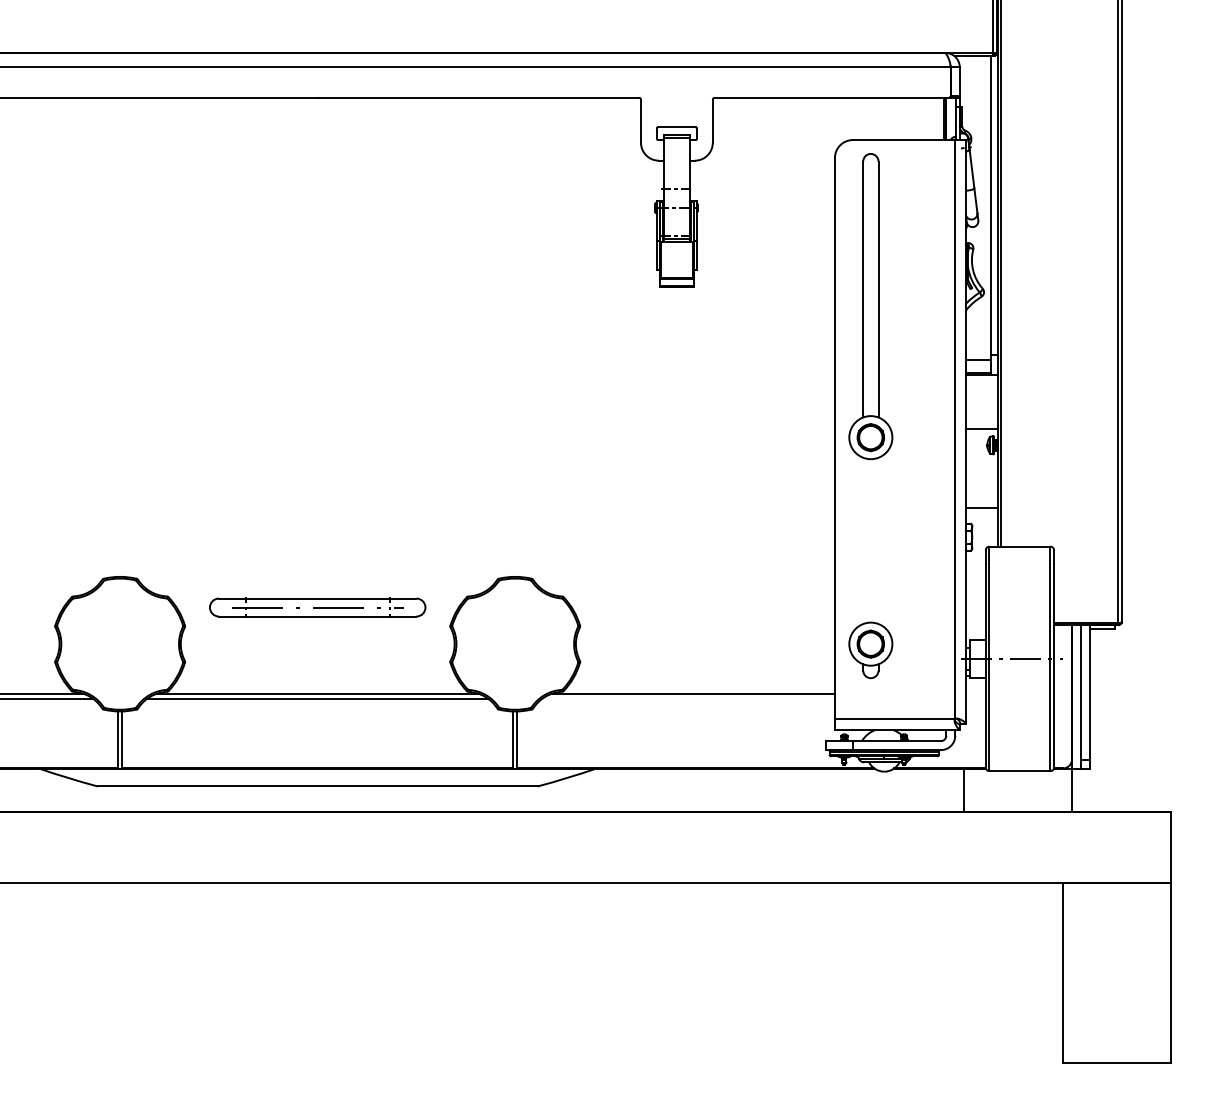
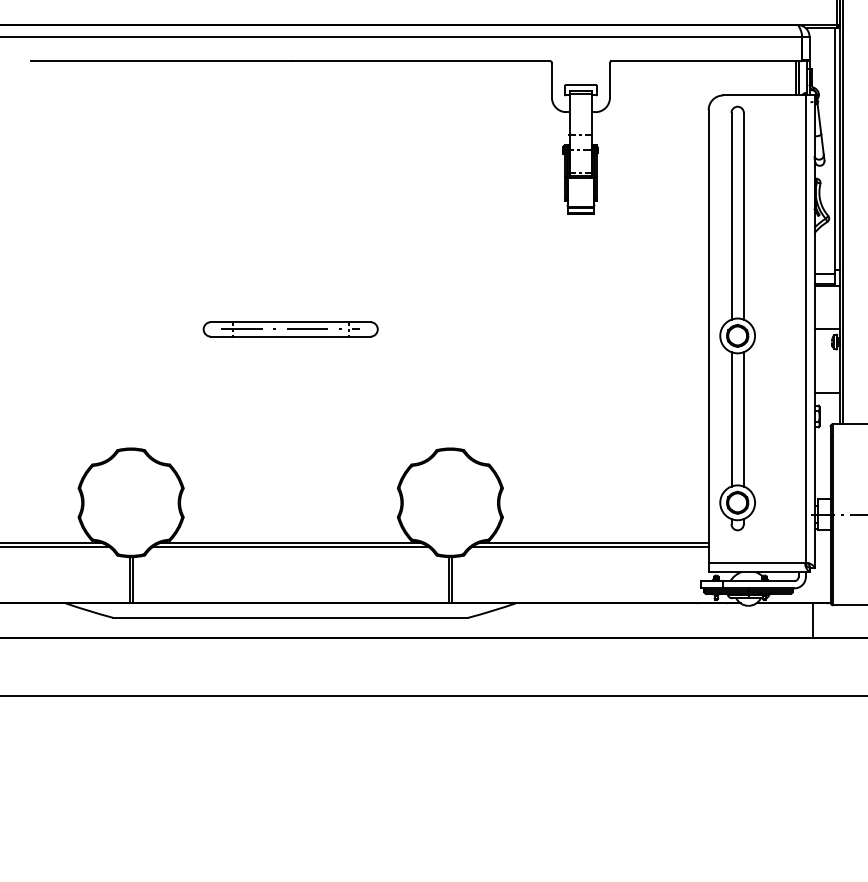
line: (863, 540) -> (731, 419), added
line: (878, 540) -> (743, 419), added
part: (317, 607) -> (290, 329), moved
line: (688, 698) -> (590, 546), added

